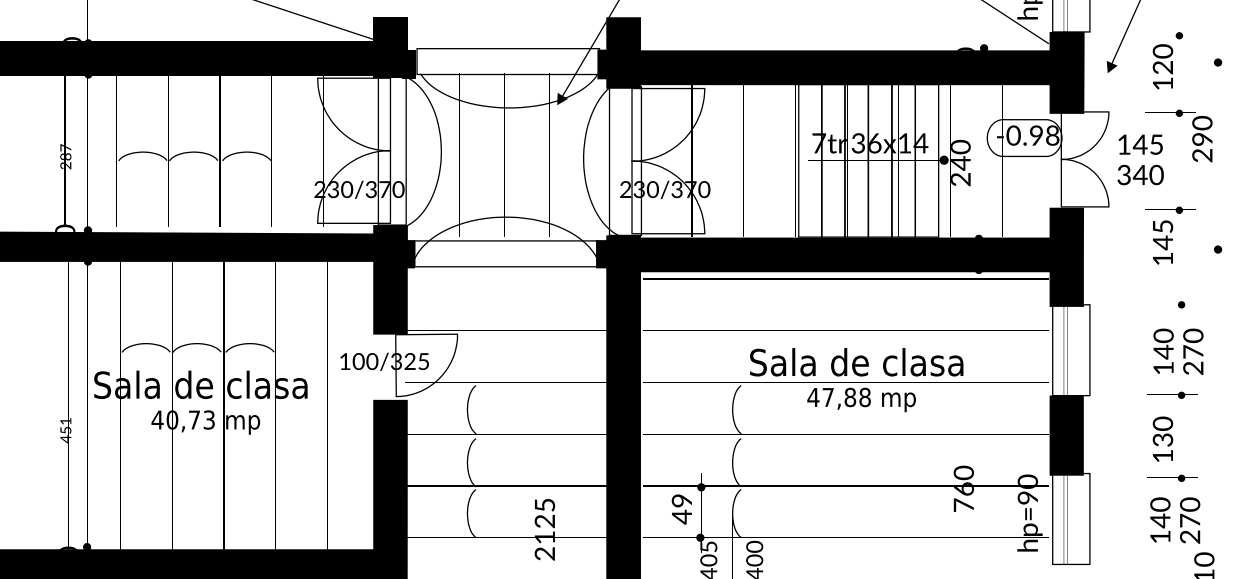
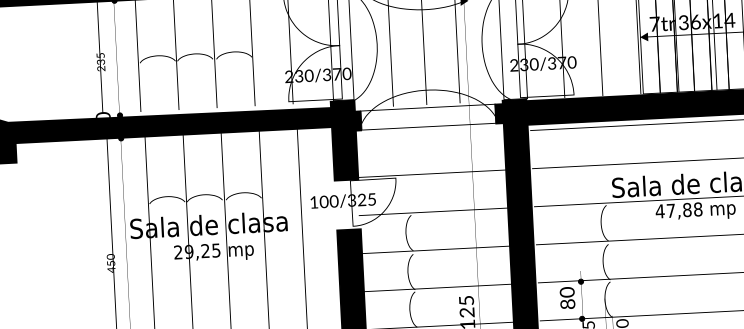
text: (65, 152) -> (100, 59), 287 -> 235
fill: (803, 160) -> (644, 37), added
text: (182, 419) -> (196, 251), 40,73 -> 29,25
text: (65, 421) -> (110, 256), 451 -> 450
text: (681, 508) -> (567, 298), 49 -> 80

